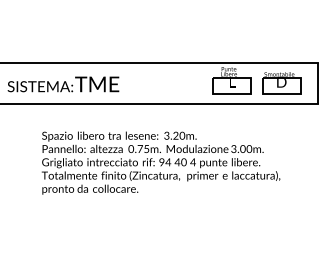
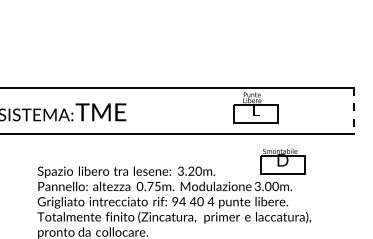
part: (281, 83) -> (282, 161), moved
line: (317, 83) -> (353, 111), solid -> dashed

